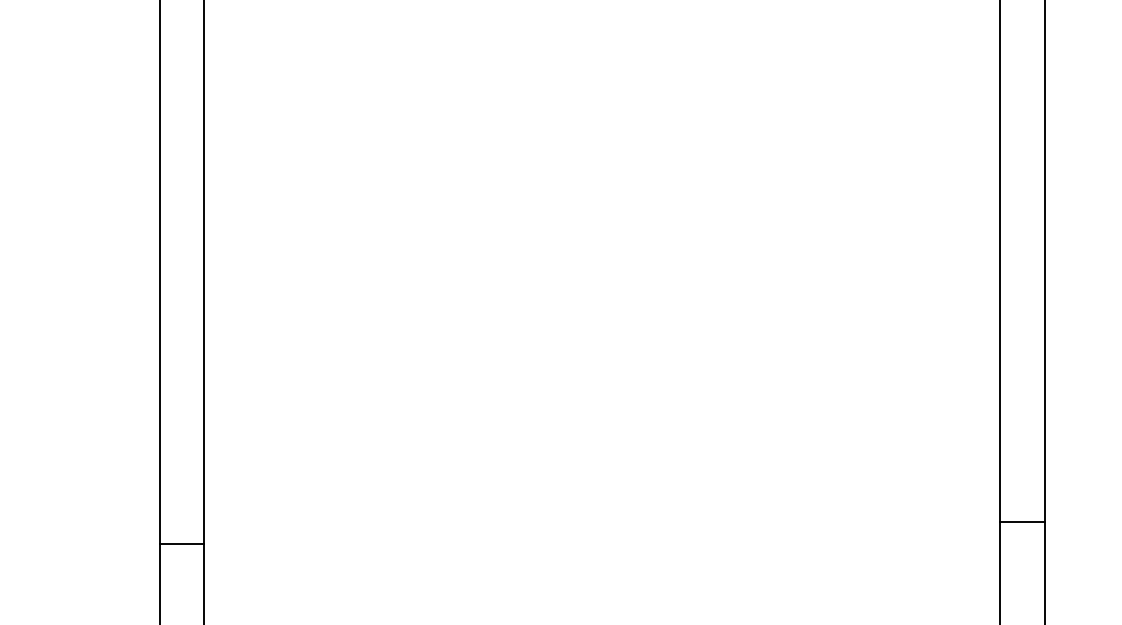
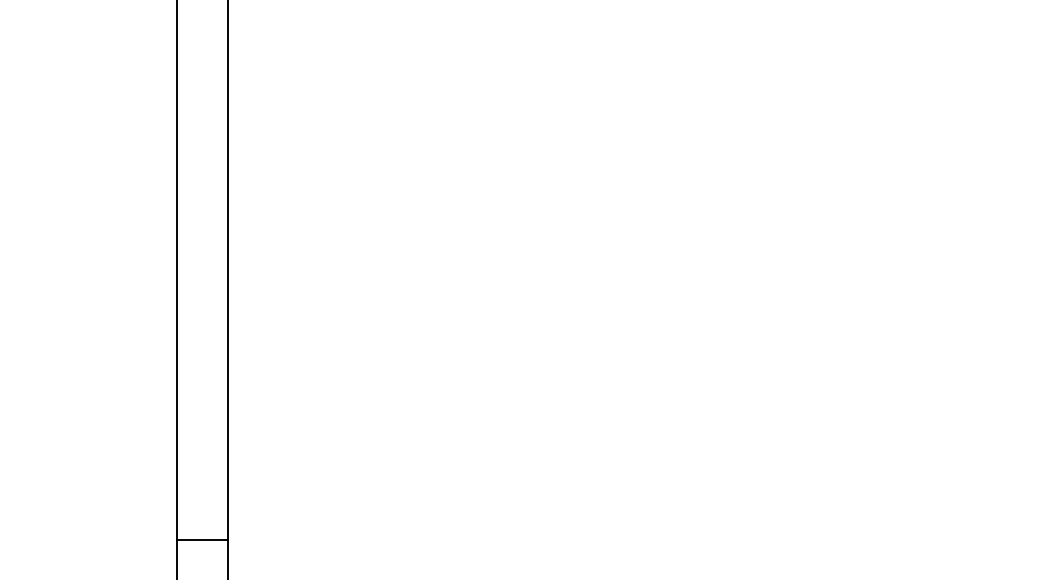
line: (182, 543) -> (203, 539), moved

